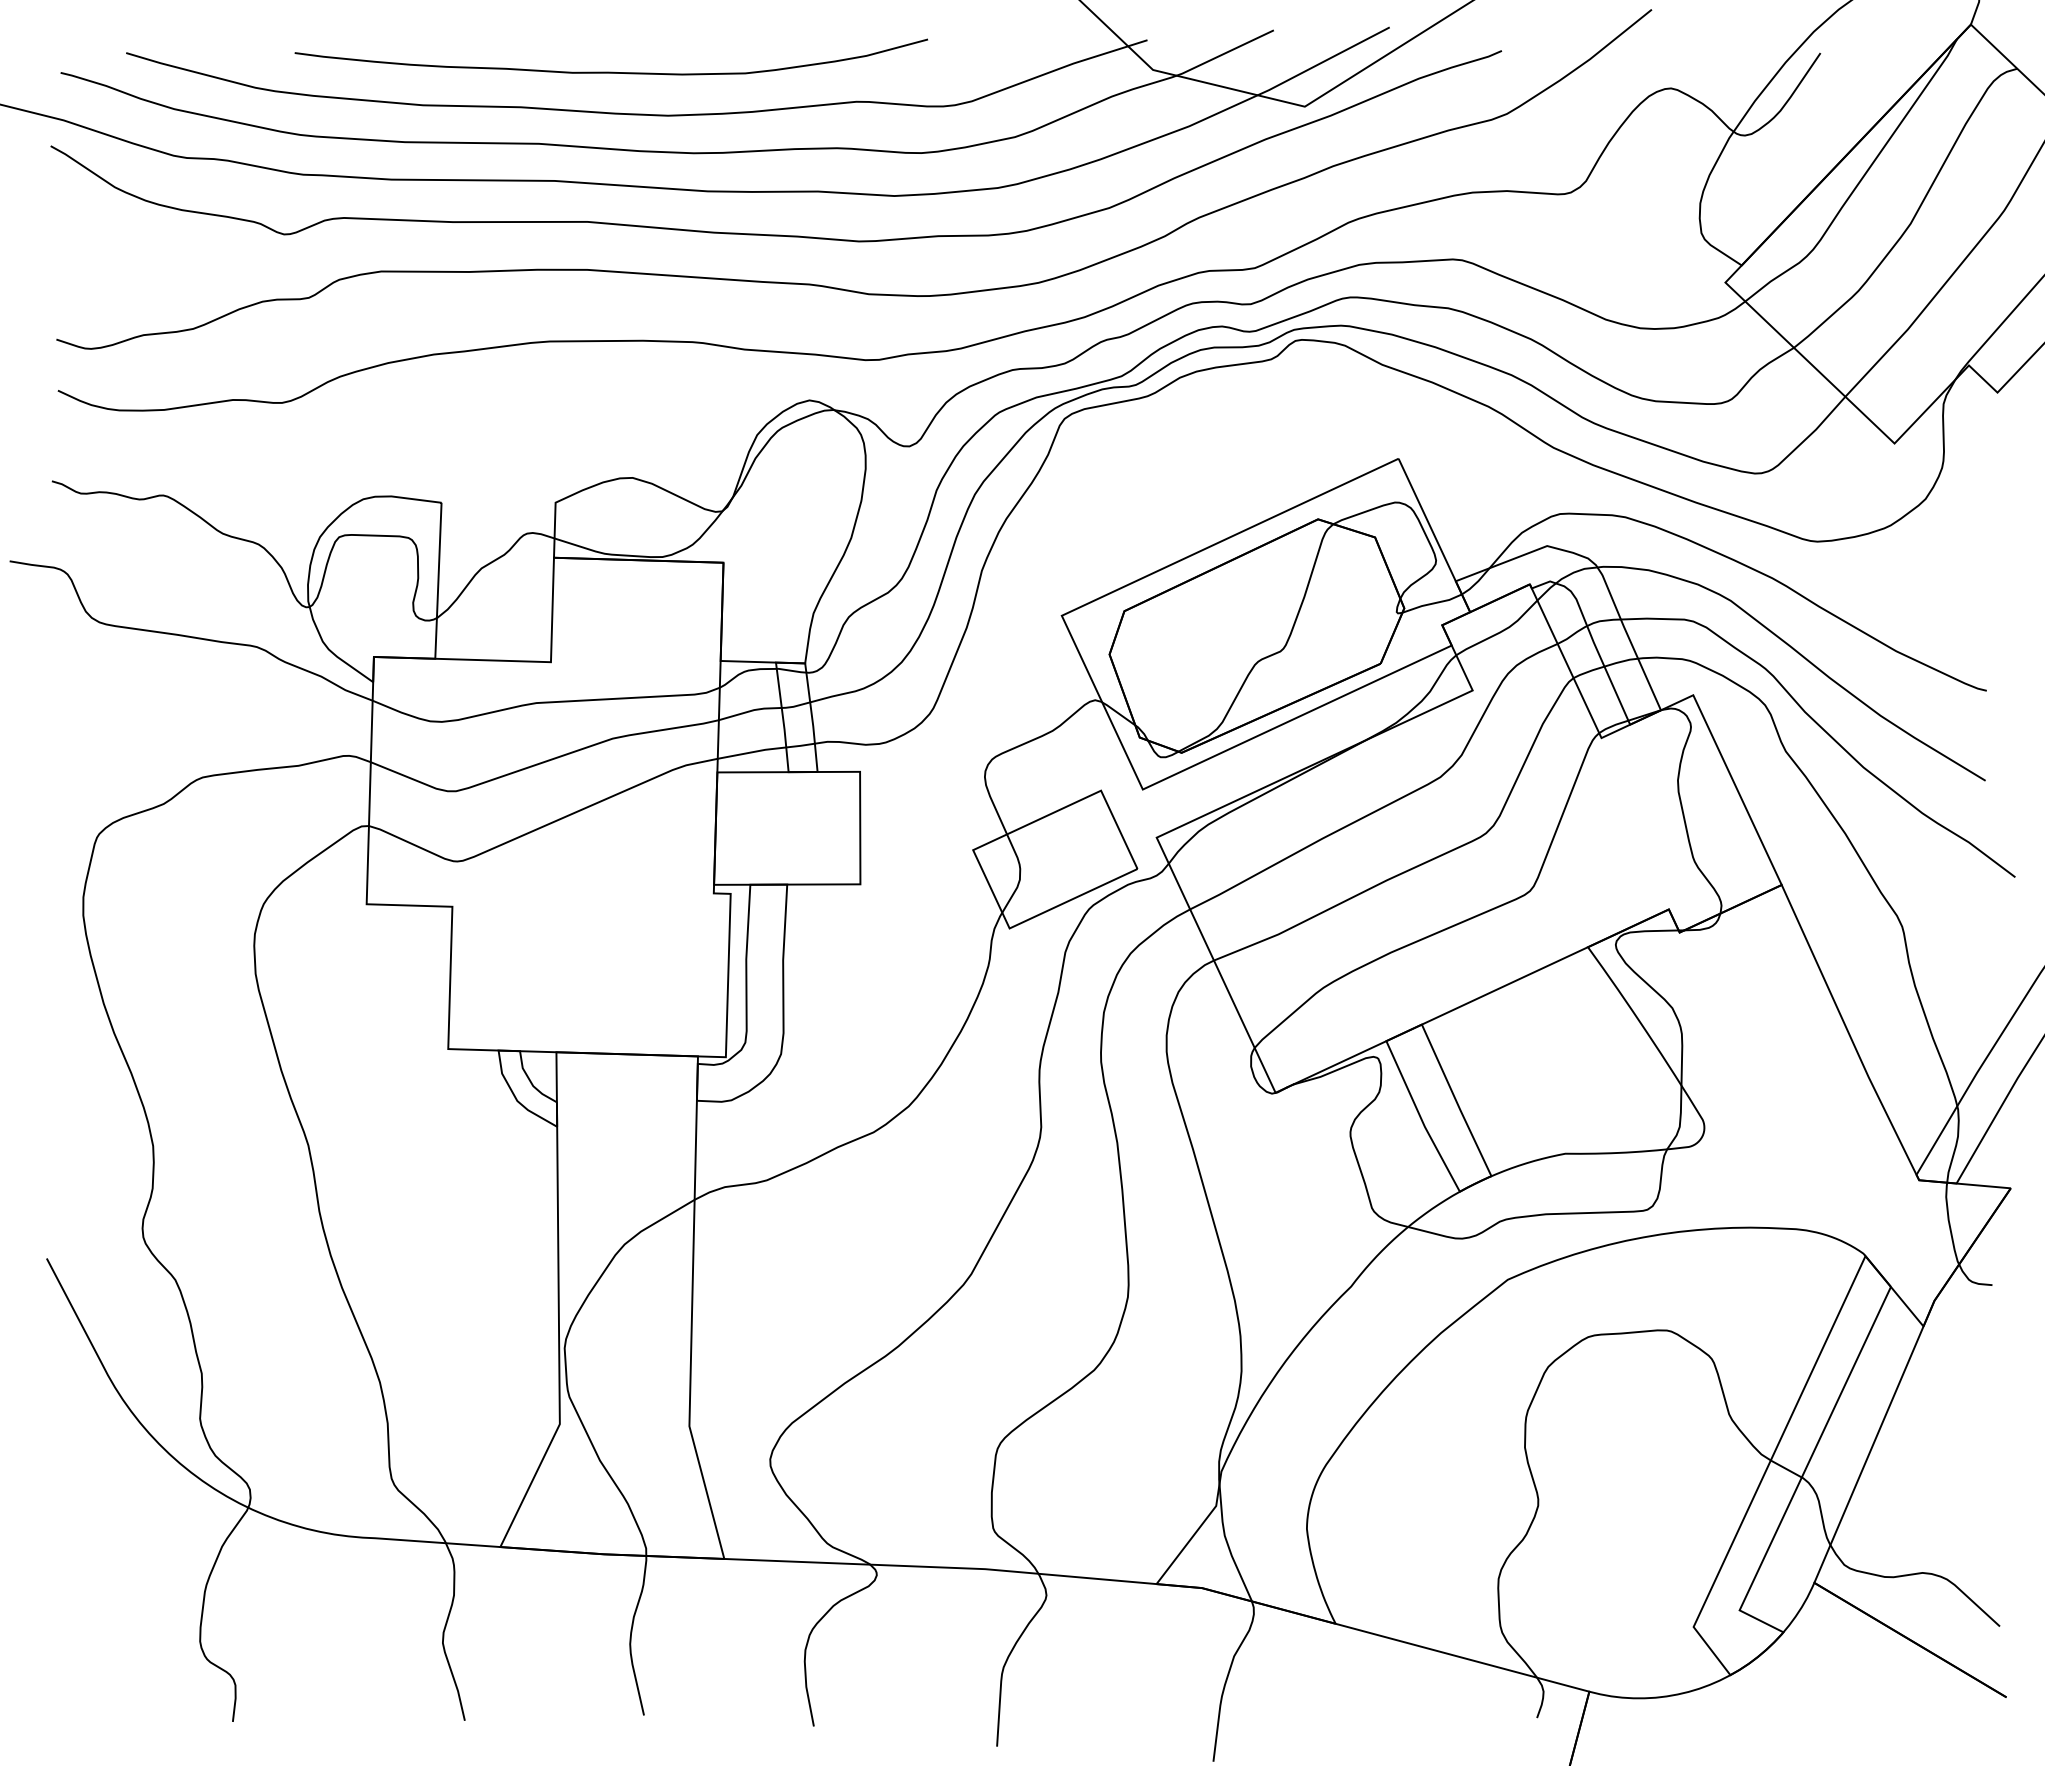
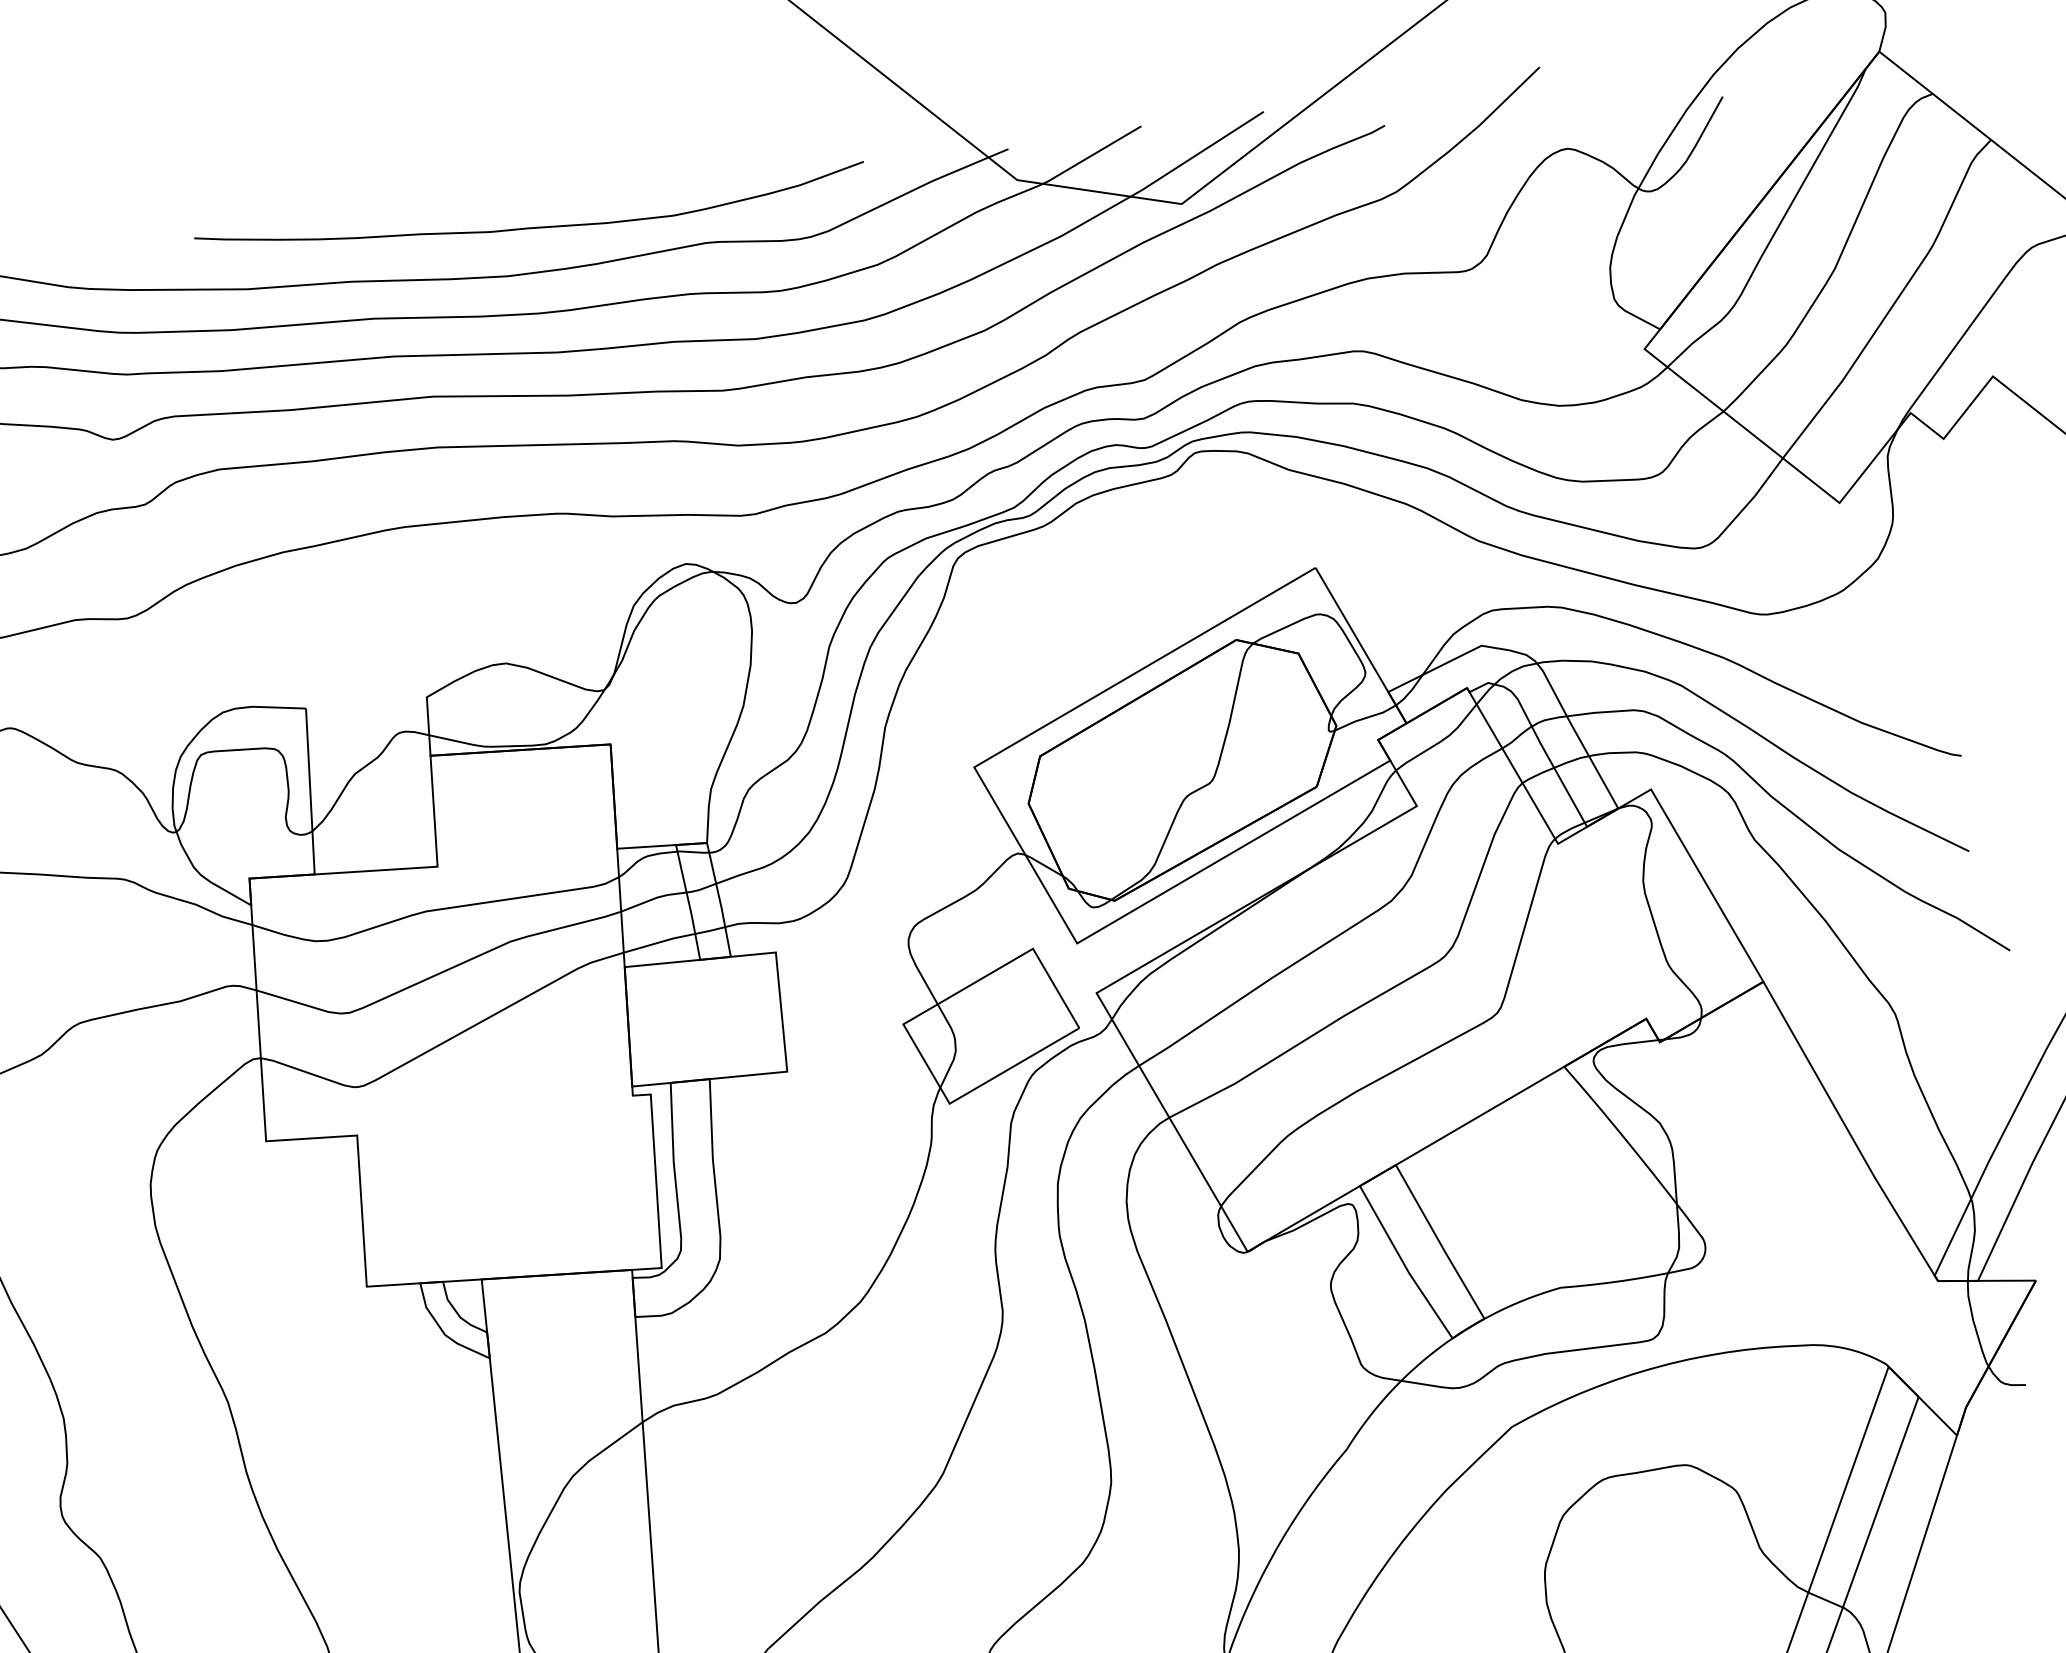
curve: (610, 71) -> (530, 226), moved

